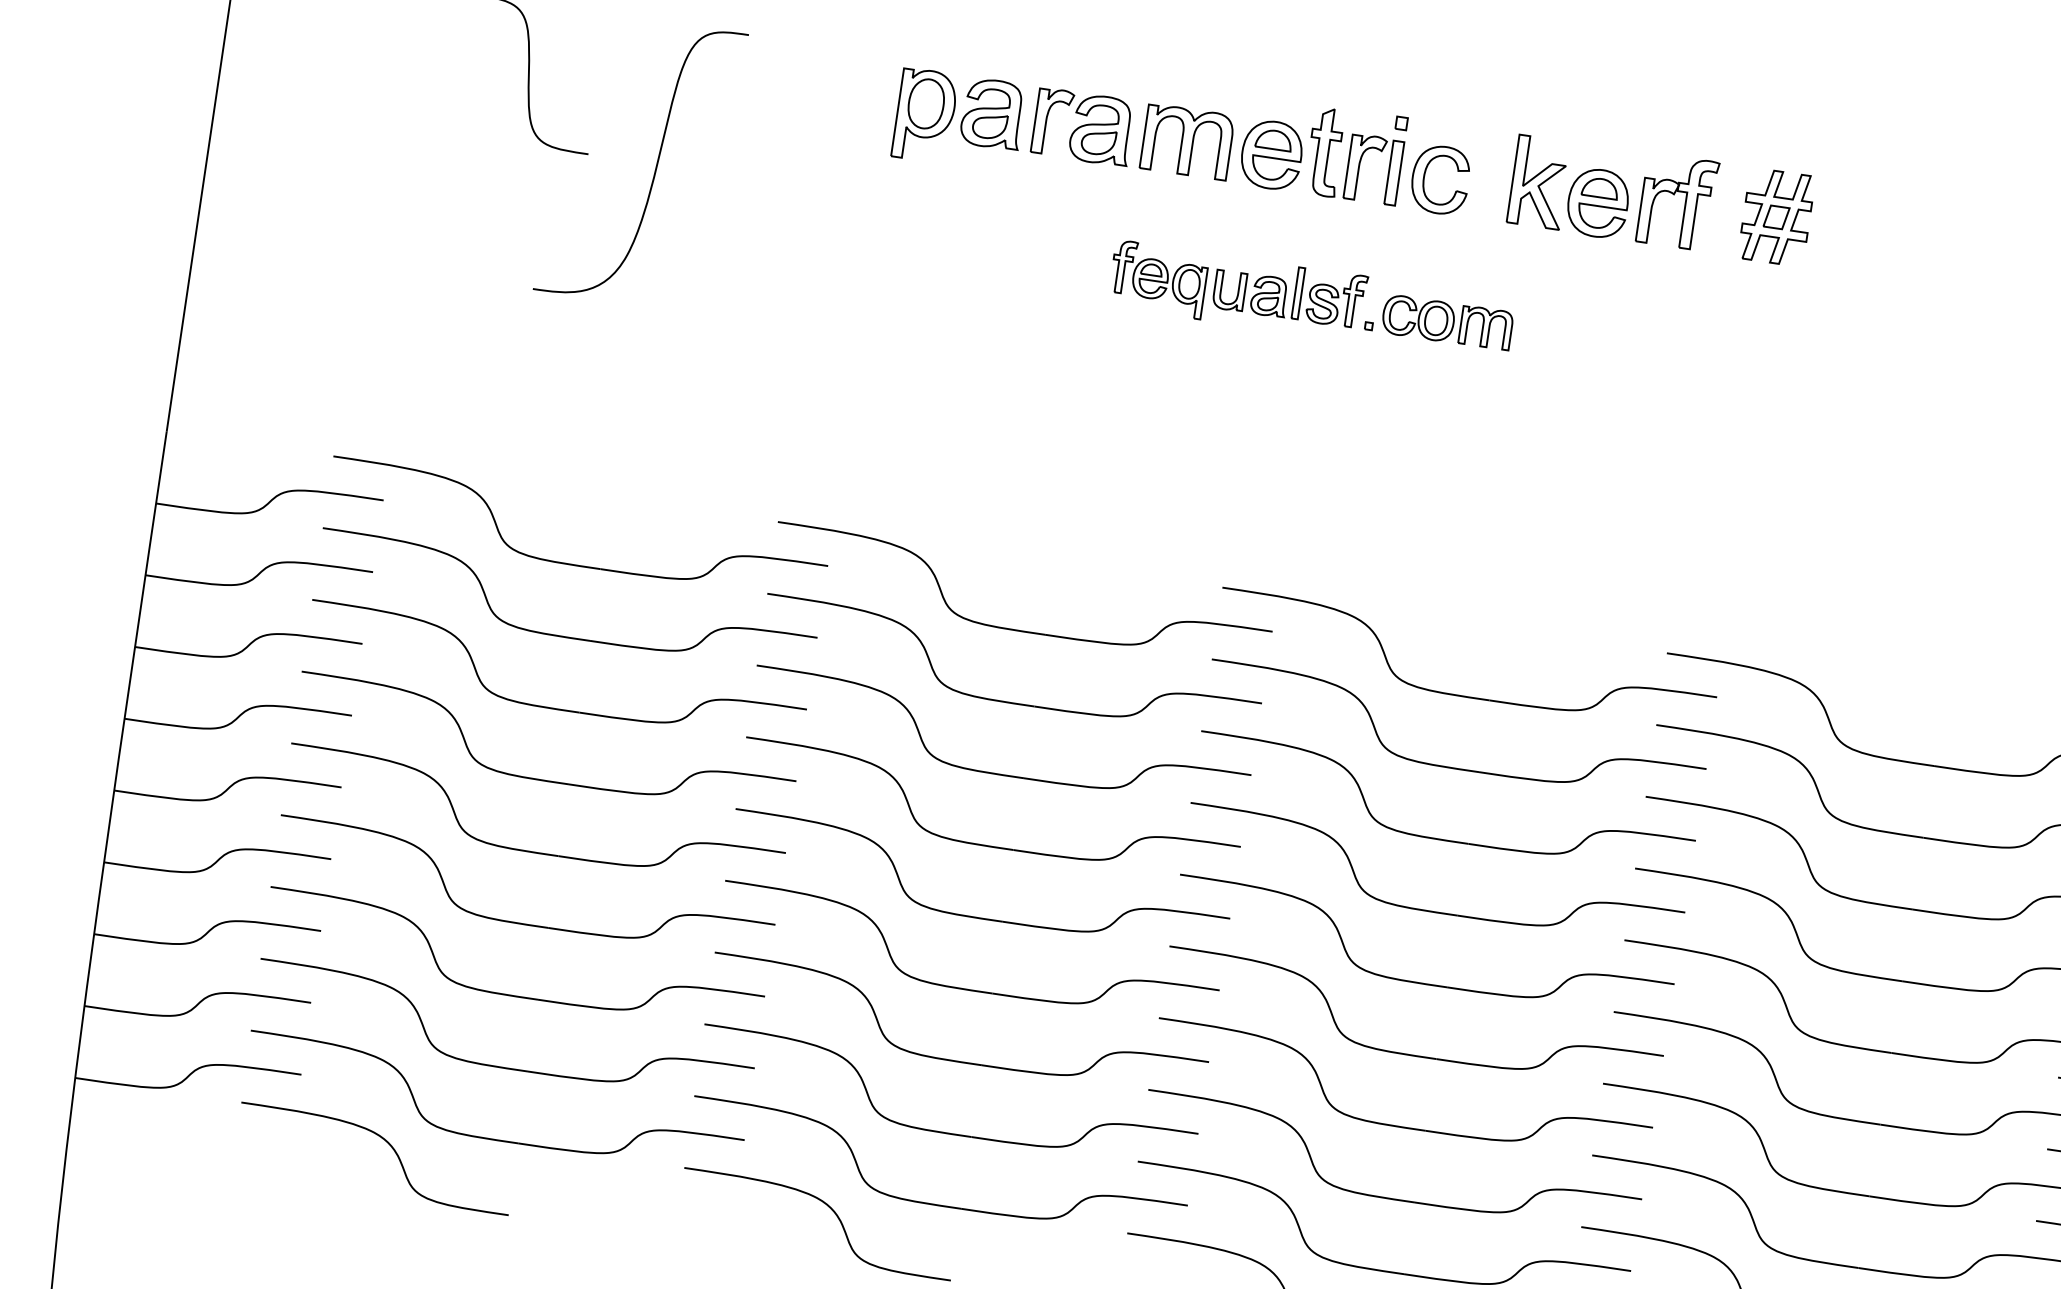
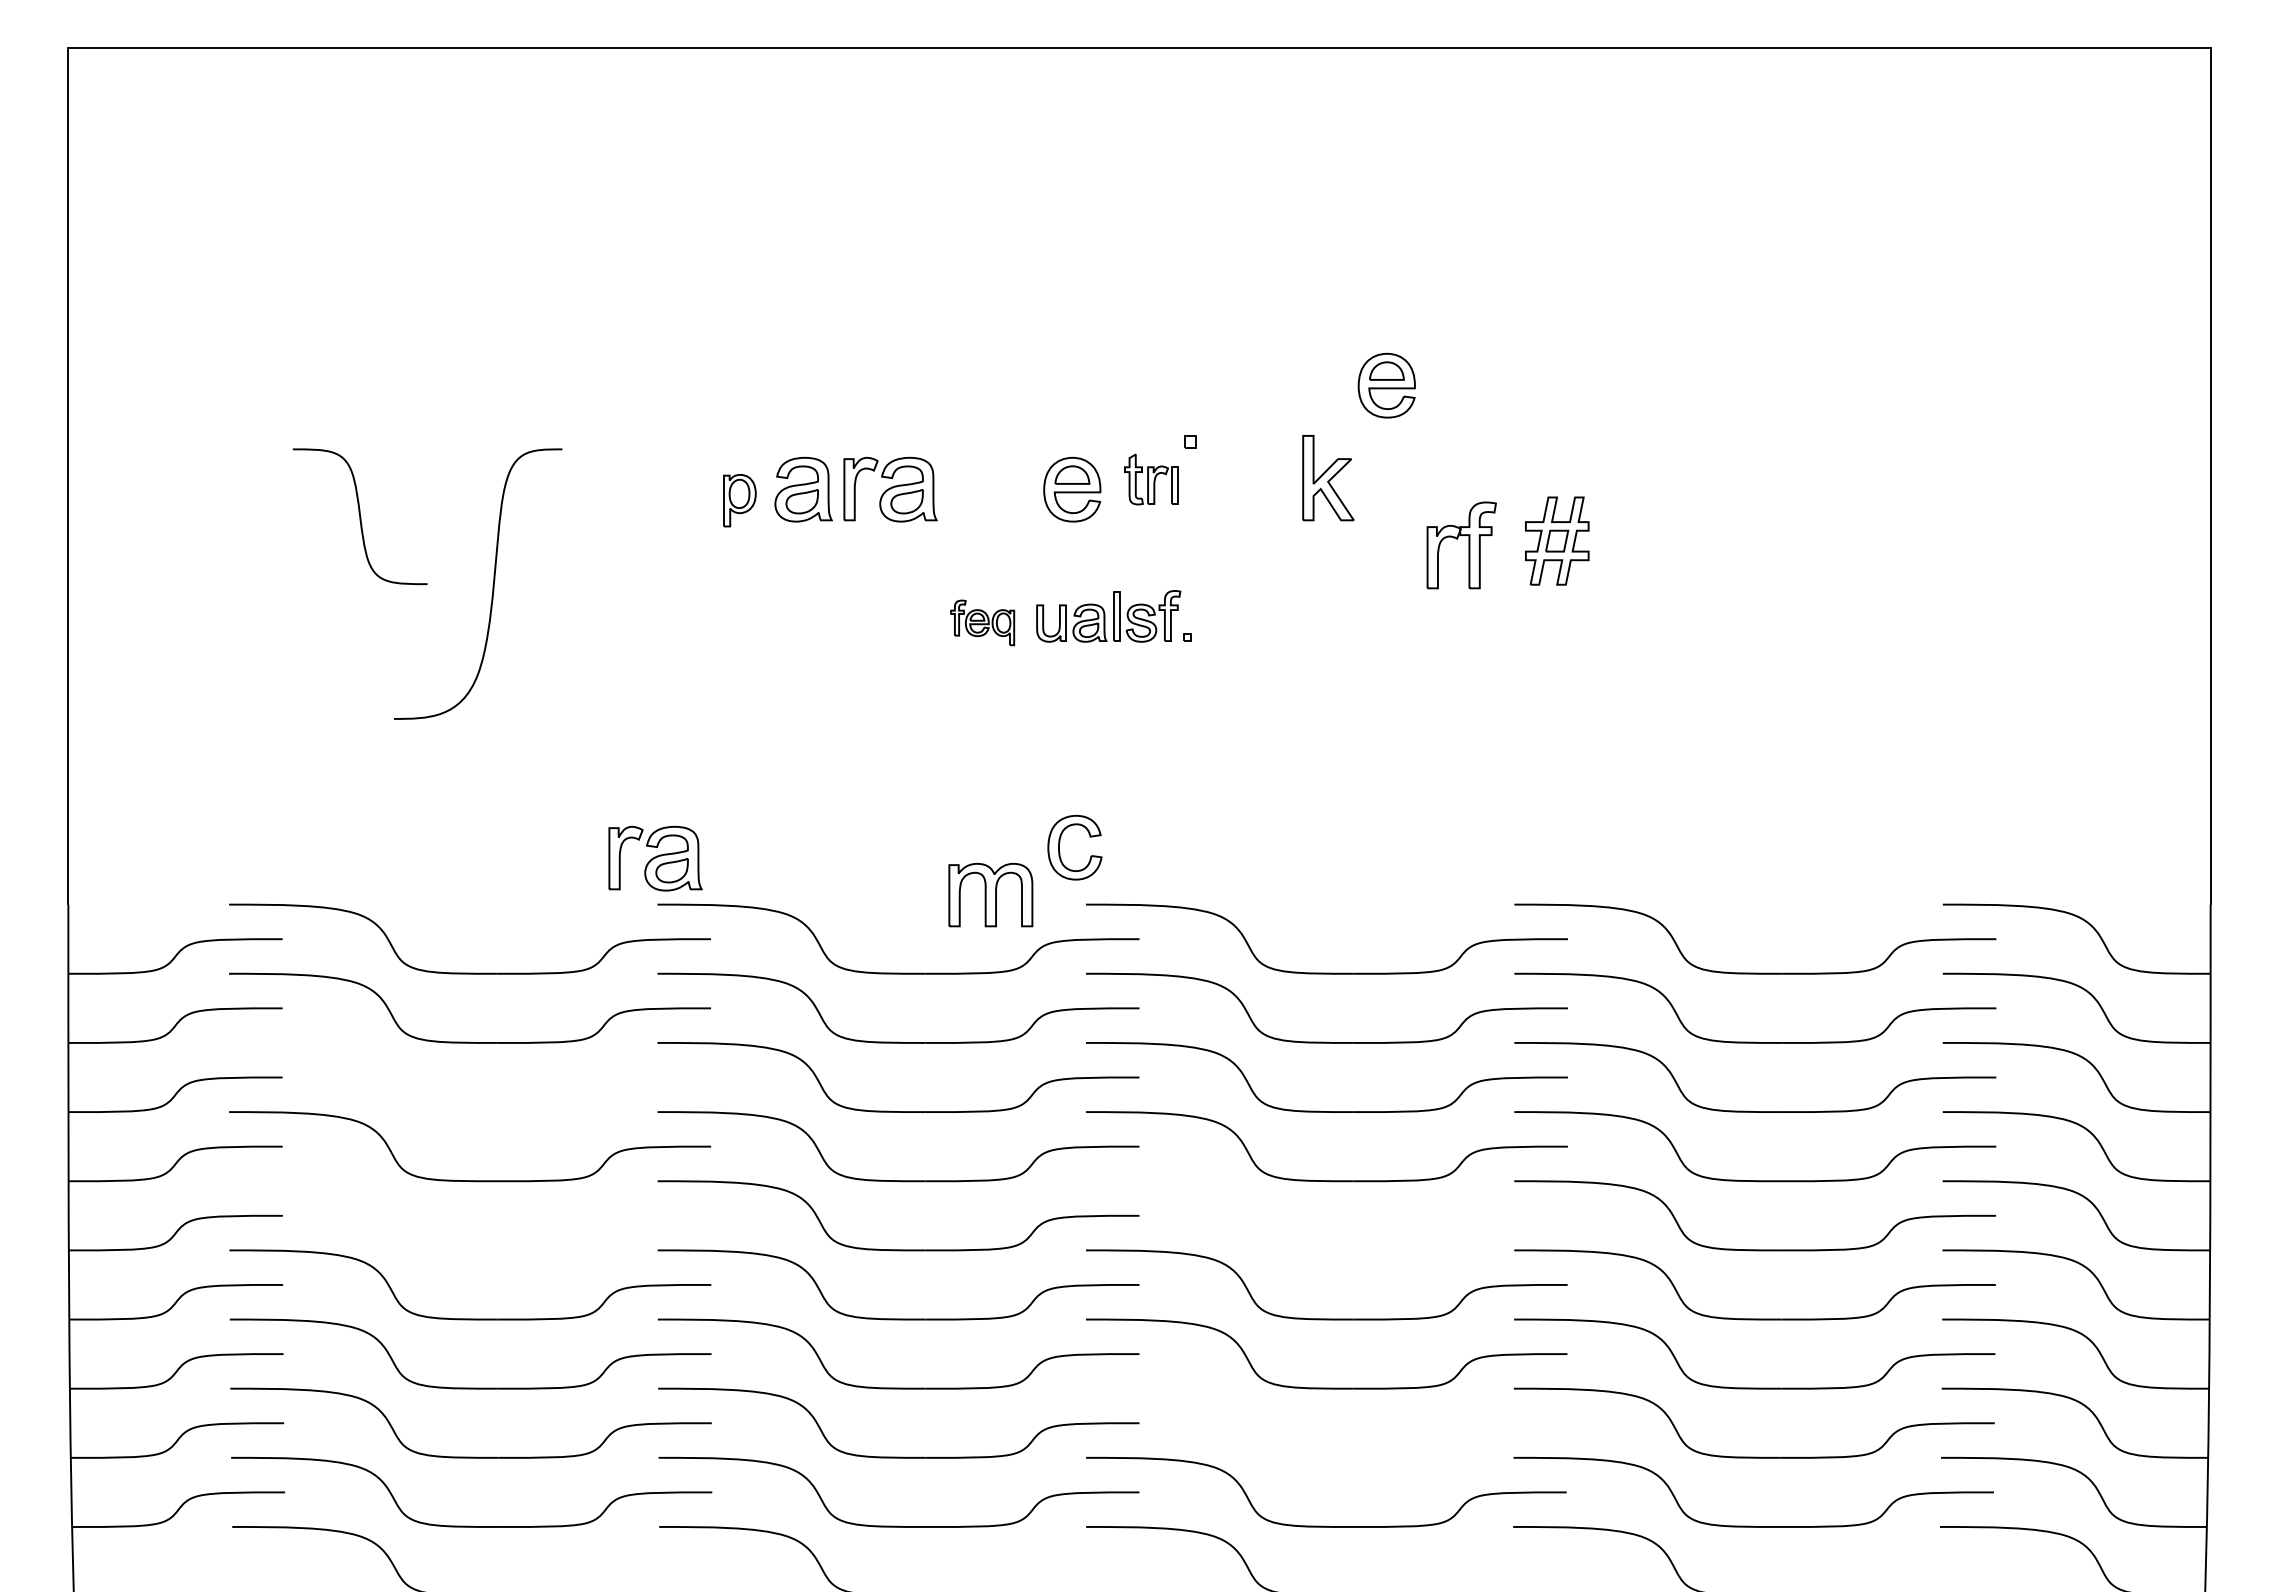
part: (924, 115) -> (739, 500), size x0.6
part: (1187, 141) -> (990, 894), moved
part: (1355, 156) -> (1151, 479), size x0.6
part: (1426, 173) -> (1060, 843), moved
part: (1597, 203) -> (1386, 385), moved
part: (1684, 203) -> (1468, 545), moved
part: (1777, 216) -> (1557, 540), moved
part: (1158, 279) -> (982, 622), size x0.7
part: (1447, 321) -> (1261, 622), removed
part: (782, 473) -> (655, 858), added
part: (543, 705) -> (461, 1110), removed
part: (531, 851) -> (470, 1249), removed
part: (1419, 982) -> (1326, 1249), removed
part: (1387, 1197) -> (1326, 1456), removed

